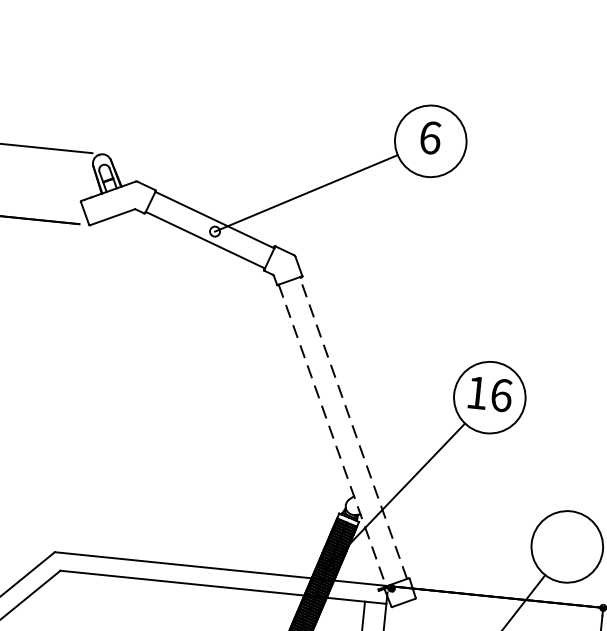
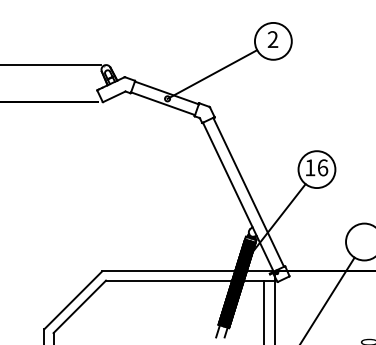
text: (429, 137) -> (272, 39), 6 -> 2
line: (353, 426) -> (248, 191), dashed -> solid
line: (332, 436) -> (238, 197), dashed -> solid

